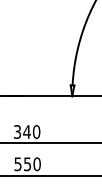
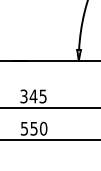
text: (36, 131) -> (43, 95), 340 -> 345

